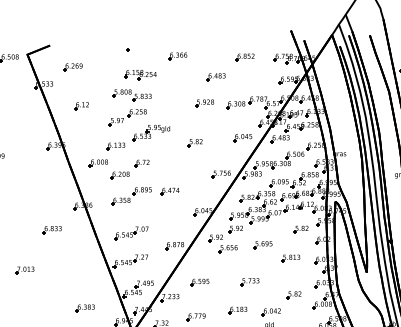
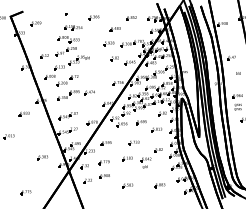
part: (81, 106) -> (44, 56), moved
part: (194, 142) -> (114, 58), moved

